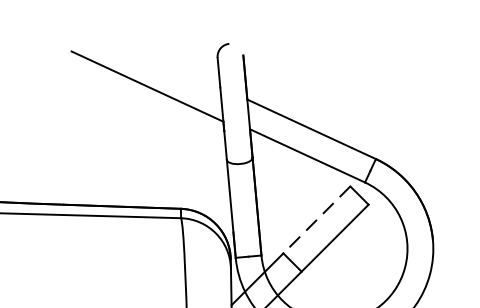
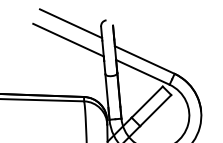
line: (151, 50) -> (70, 23), added
line: (315, 220) -> (146, 102), dashed -> solid

